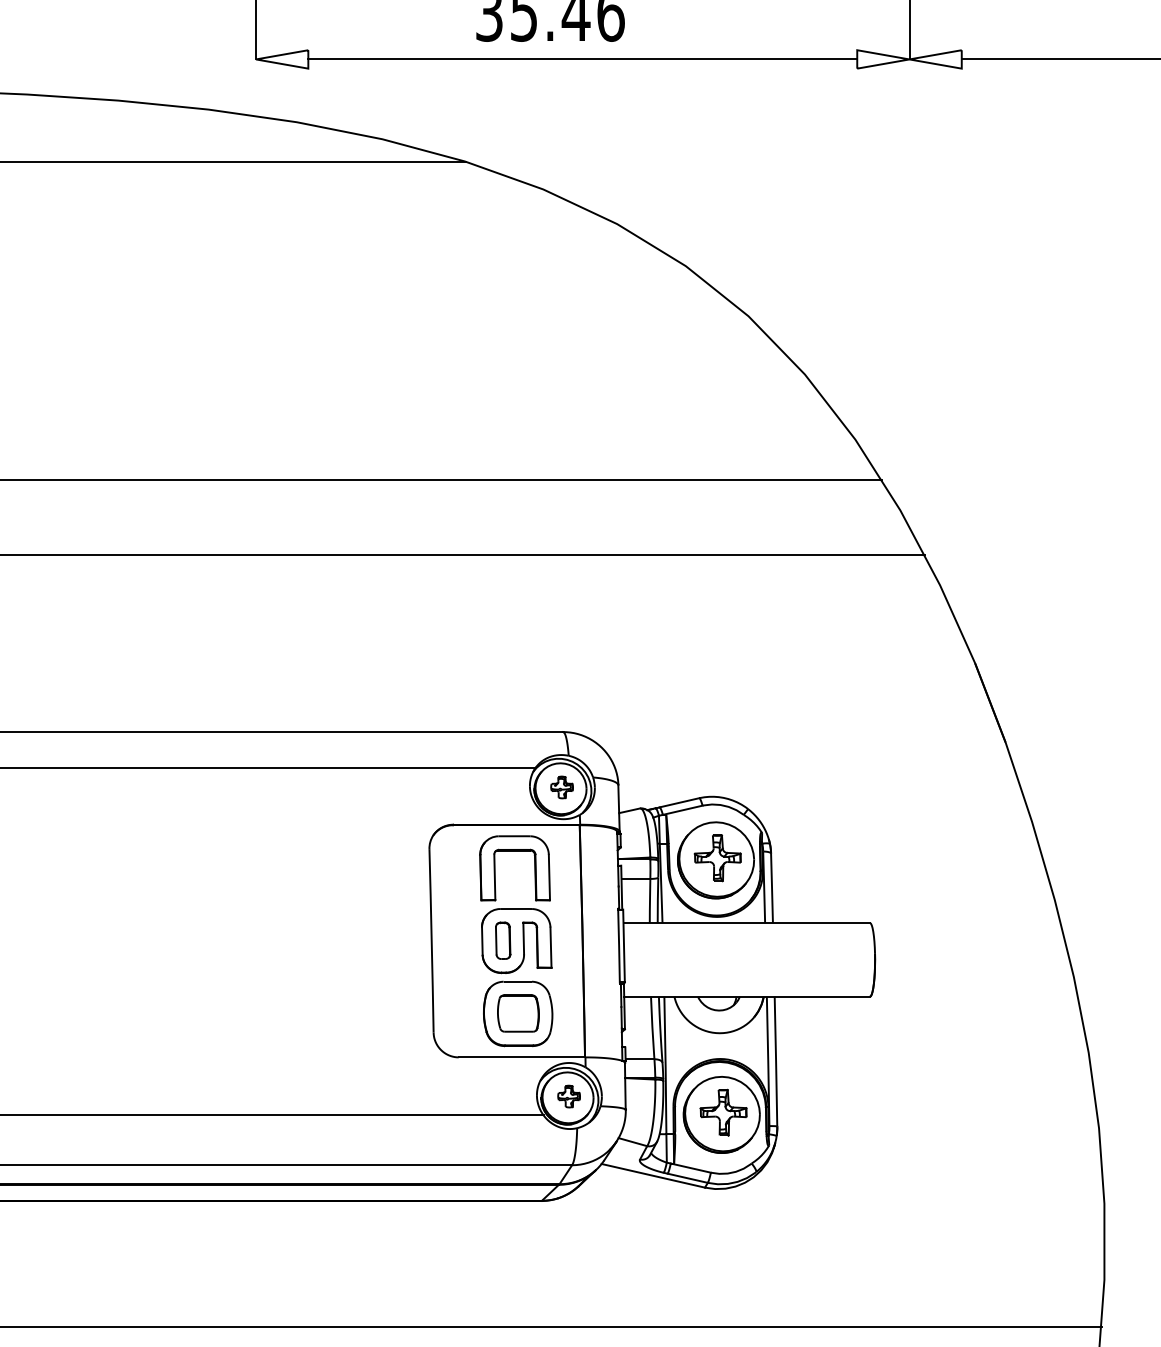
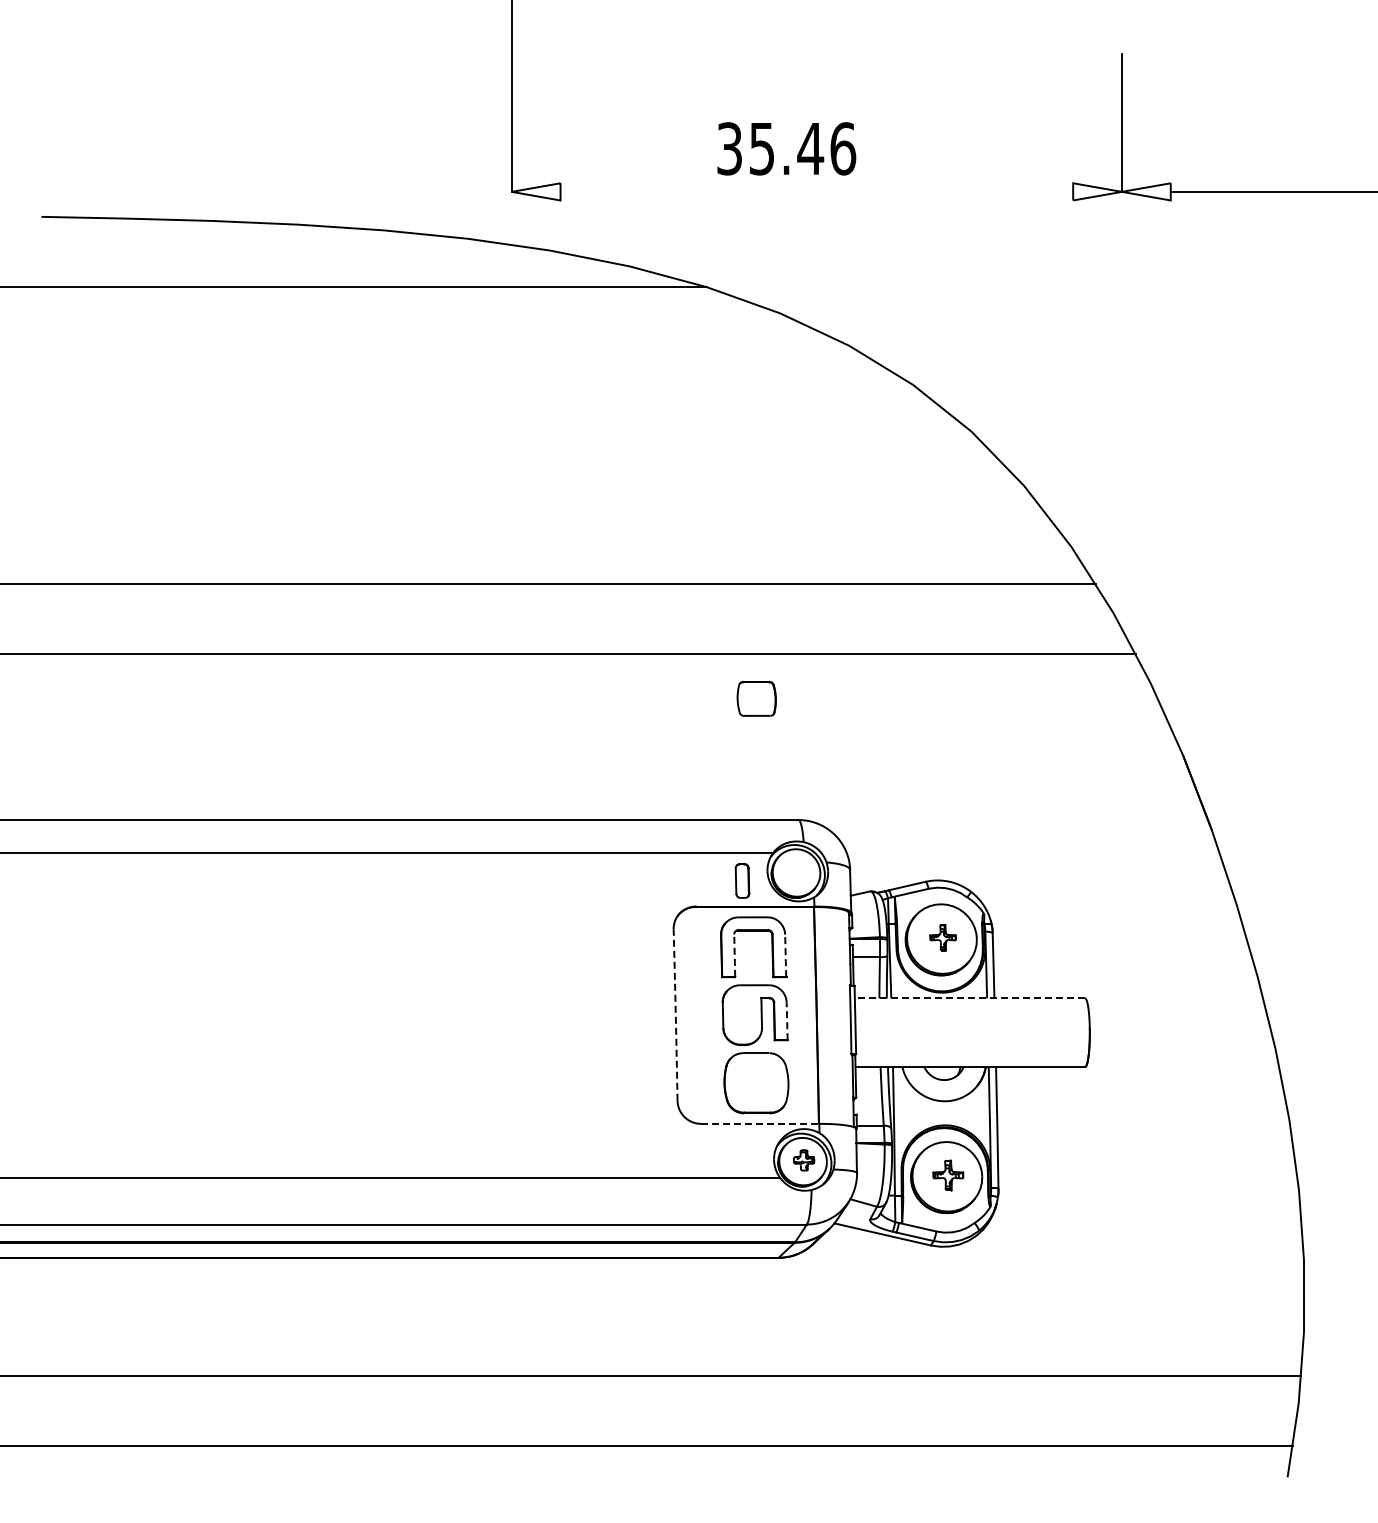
line: (582, 59) -> (816, 191), removed
part: (562, 787) -> (797, 871), removed
part: (717, 857) -> (942, 937), size x0.6
line: (494, 877) -> (734, 955), solid -> dashed
line: (549, 877) -> (785, 955), solid -> dashed
line: (746, 923) -> (969, 998), solid -> dashed
part: (503, 940) -> (742, 880), moved
arc: (431, 941) -> (675, 1015), solid -> dashed
line: (551, 947) -> (787, 1021), solid -> dashed
part: (518, 1013) -> (756, 698), moved
line: (522, 1057) -> (760, 1123), solid -> dashed
part: (722, 1112) -> (947, 1175), size x0.7

